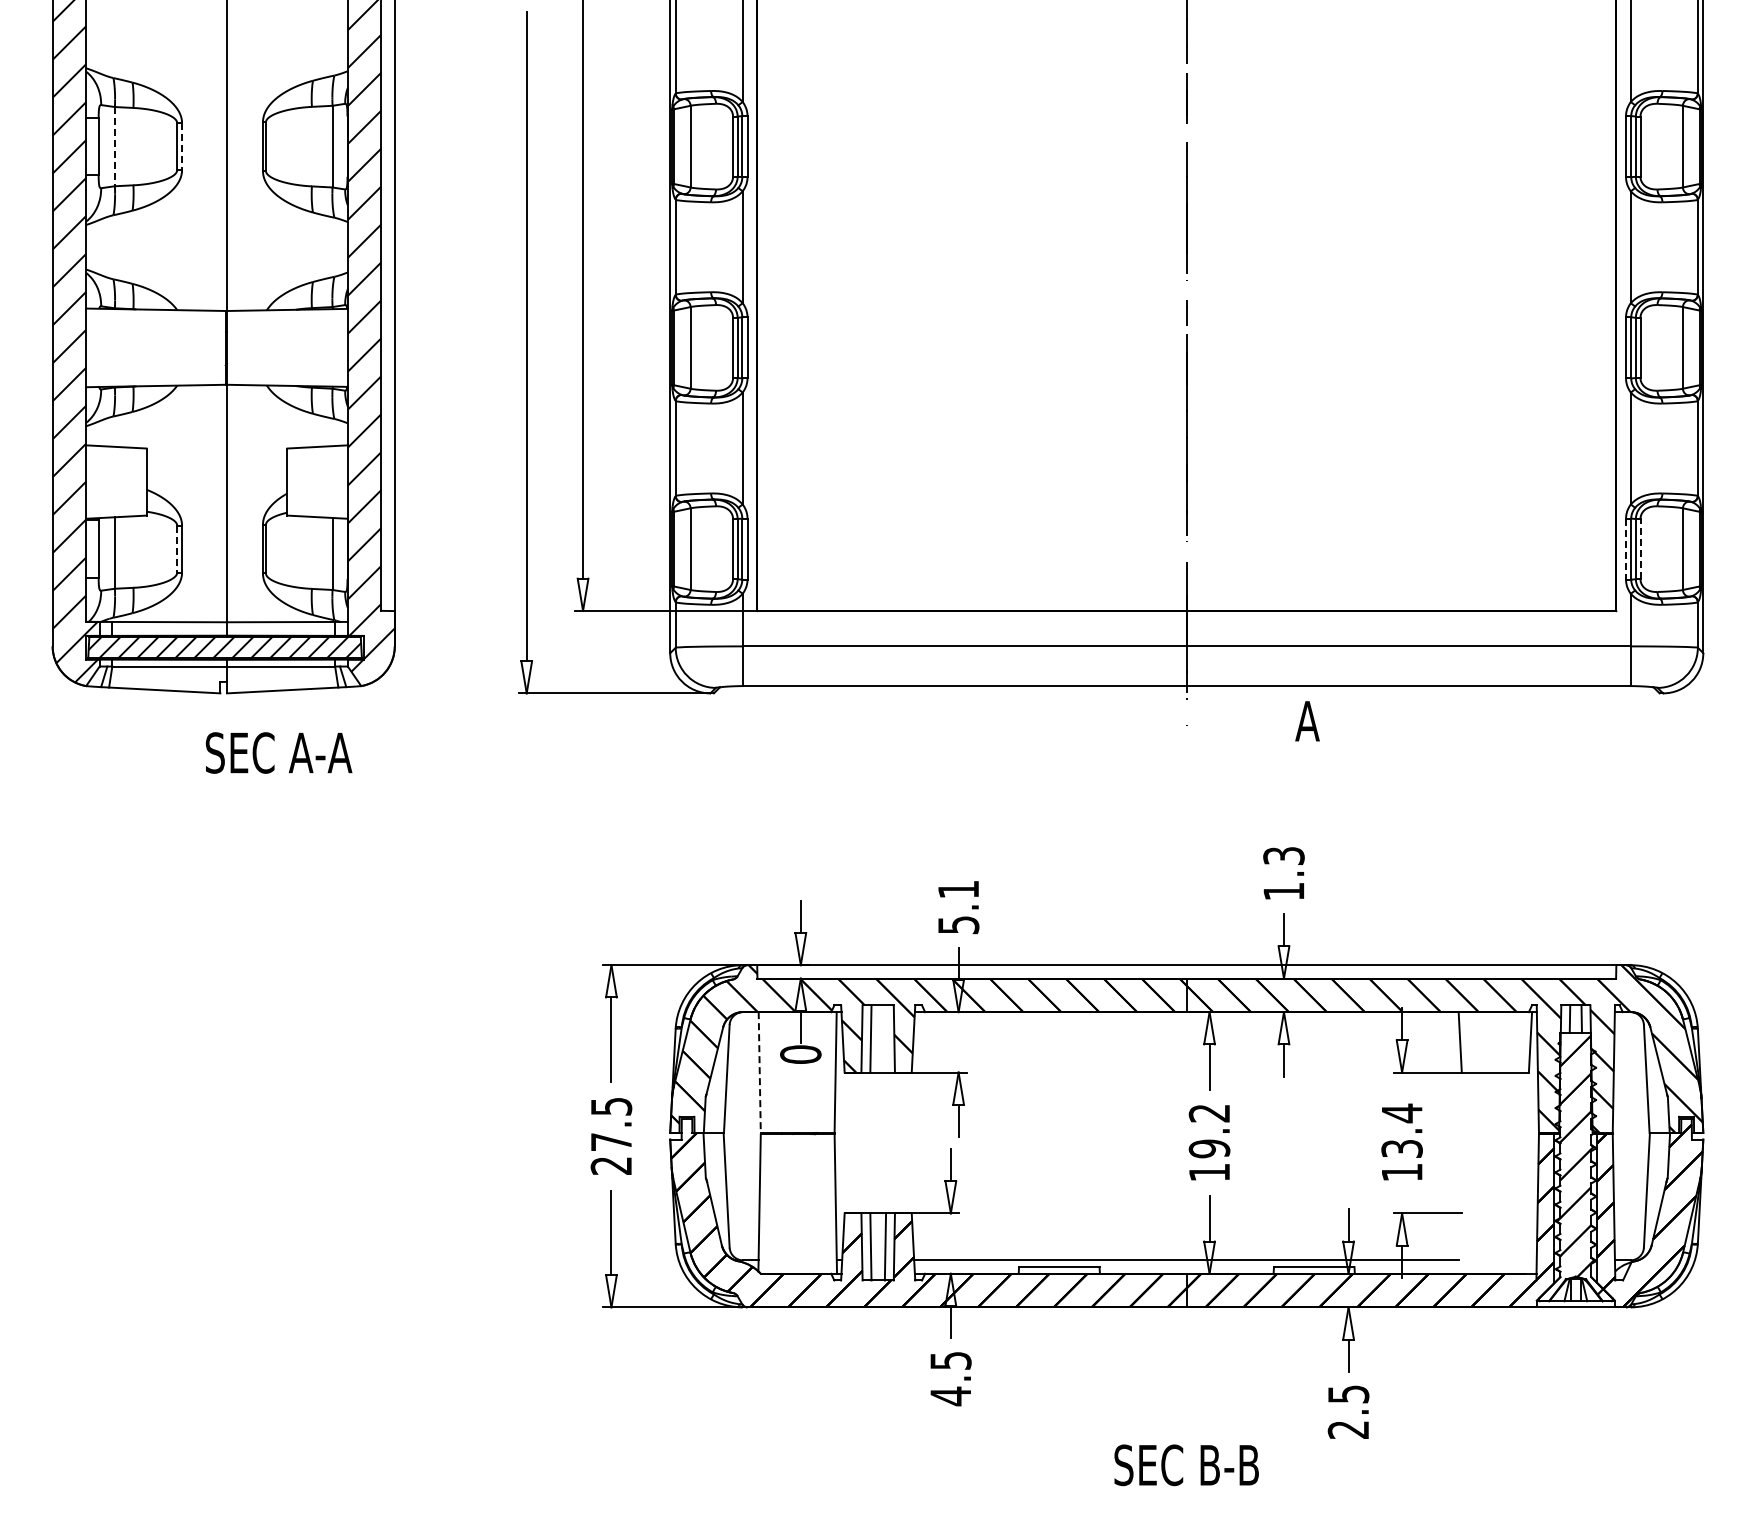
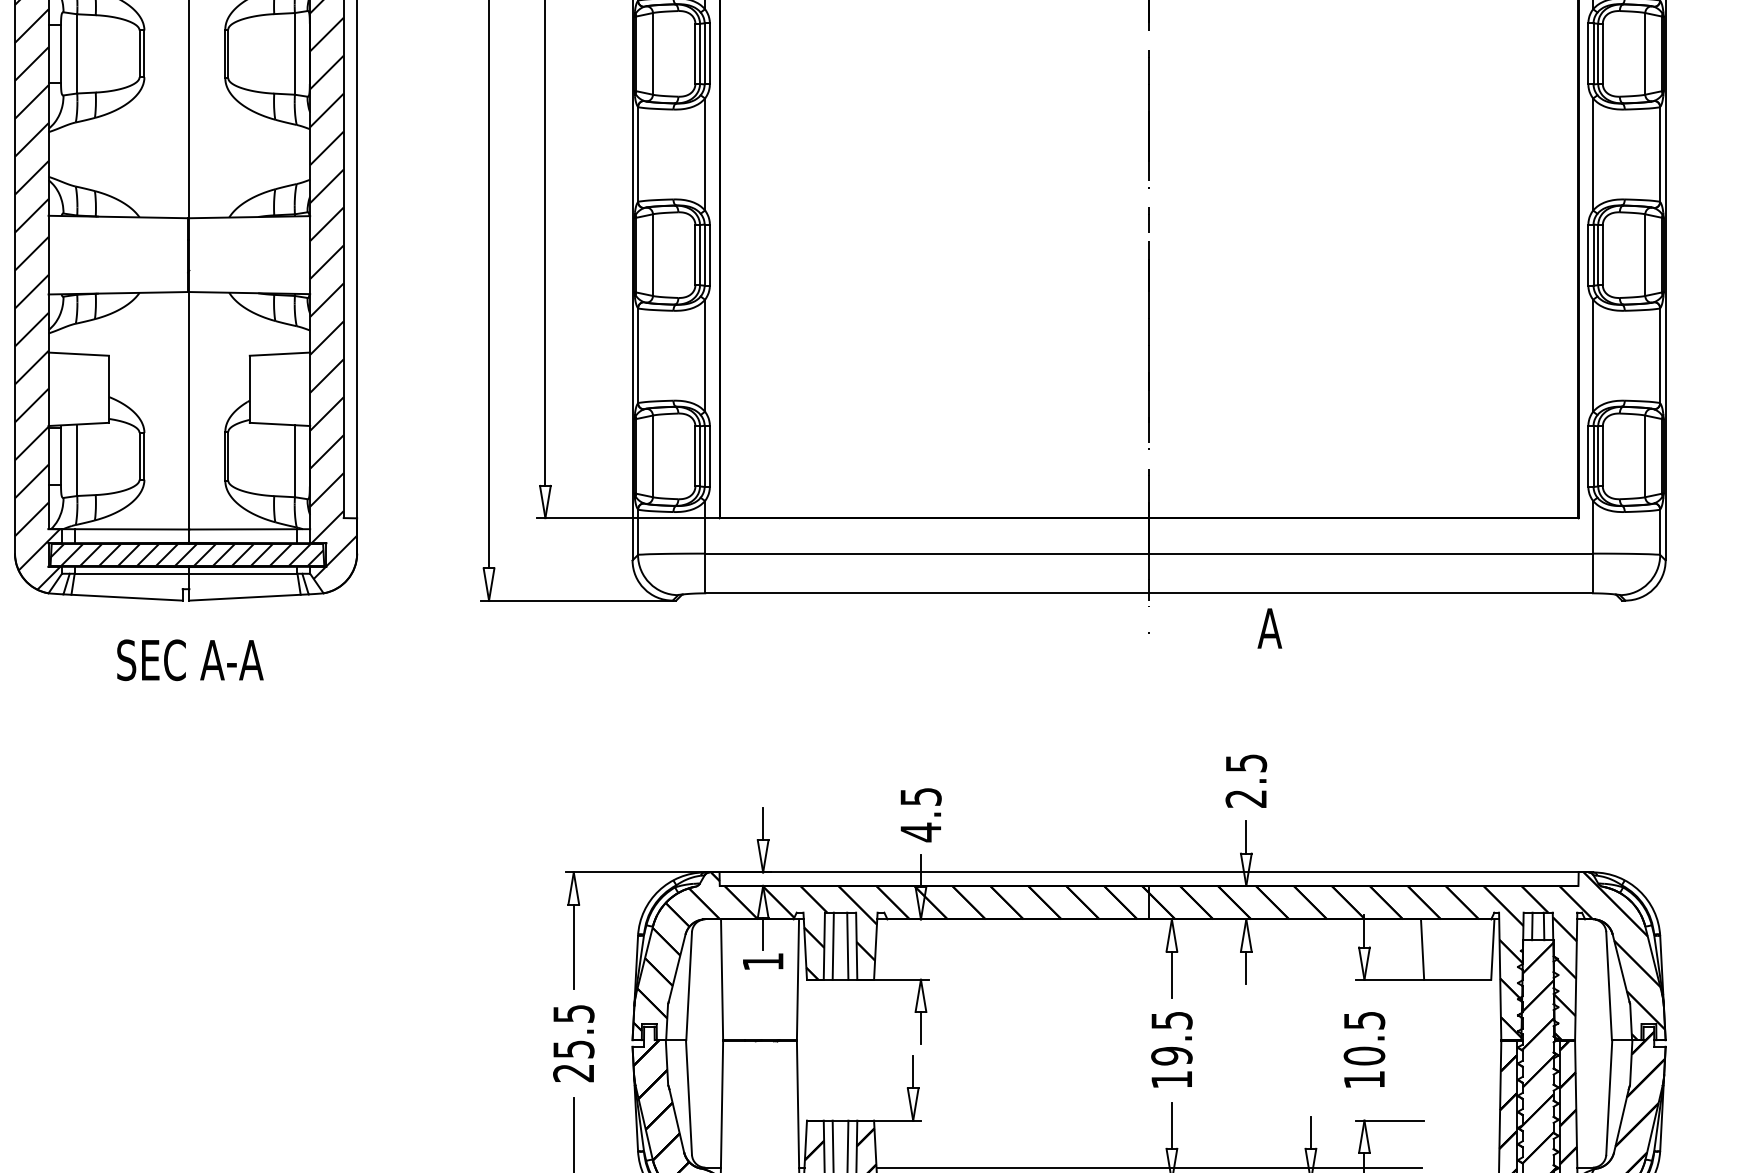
line: (114, 146) -> (76, 53), dashed -> solid
line: (182, 147) -> (144, 54), dashed -> solid
line: (1640, 548) -> (1602, 455), dashed -> solid
line: (177, 549) -> (139, 456), dashed -> solid
line: (1626, 549) -> (1588, 456), dashed -> solid
text: (278, 752) -> (189, 659), moved
text: (1283, 873) -> (1245, 780), 1.3 -> 2.5
text: (958, 908) -> (920, 815), 5.1 -> 4.5
line: (885, 1038) -> (847, 945), added
text: (800, 1054) -> (762, 961), 0 -> 1
line: (759, 1073) -> (721, 980), dashed -> solid
text: (1209, 1113) -> (1171, 1020), 19.2 -> 19.5
text: (1401, 1130) -> (1363, 1037), 13.4 -> 10.5
text: (611, 1142) -> (573, 1049), 27.5 -> 25.5

